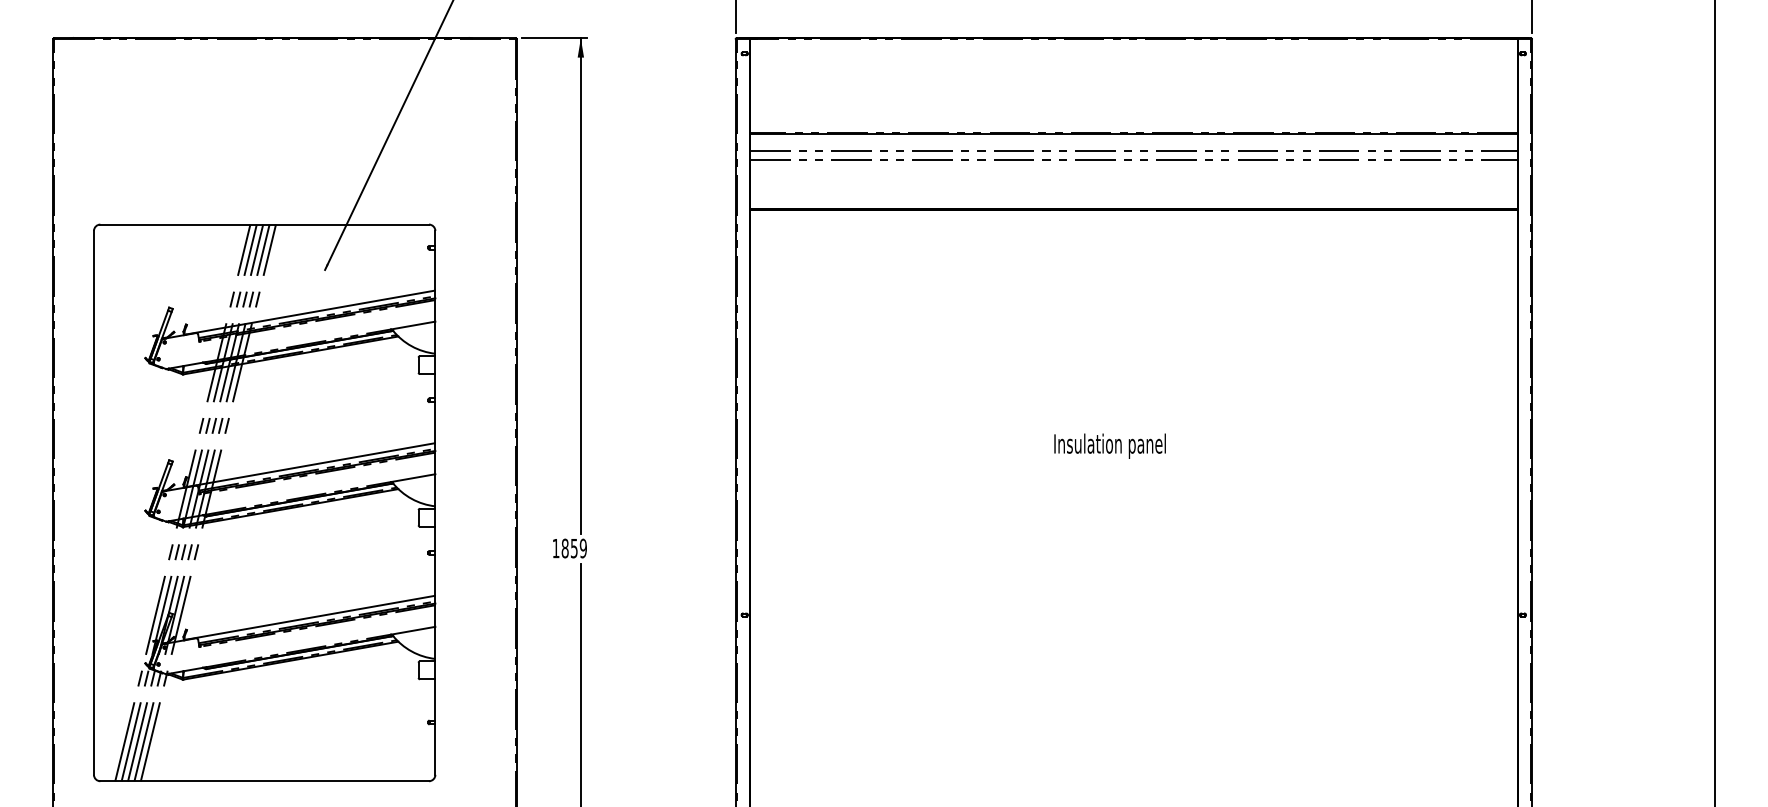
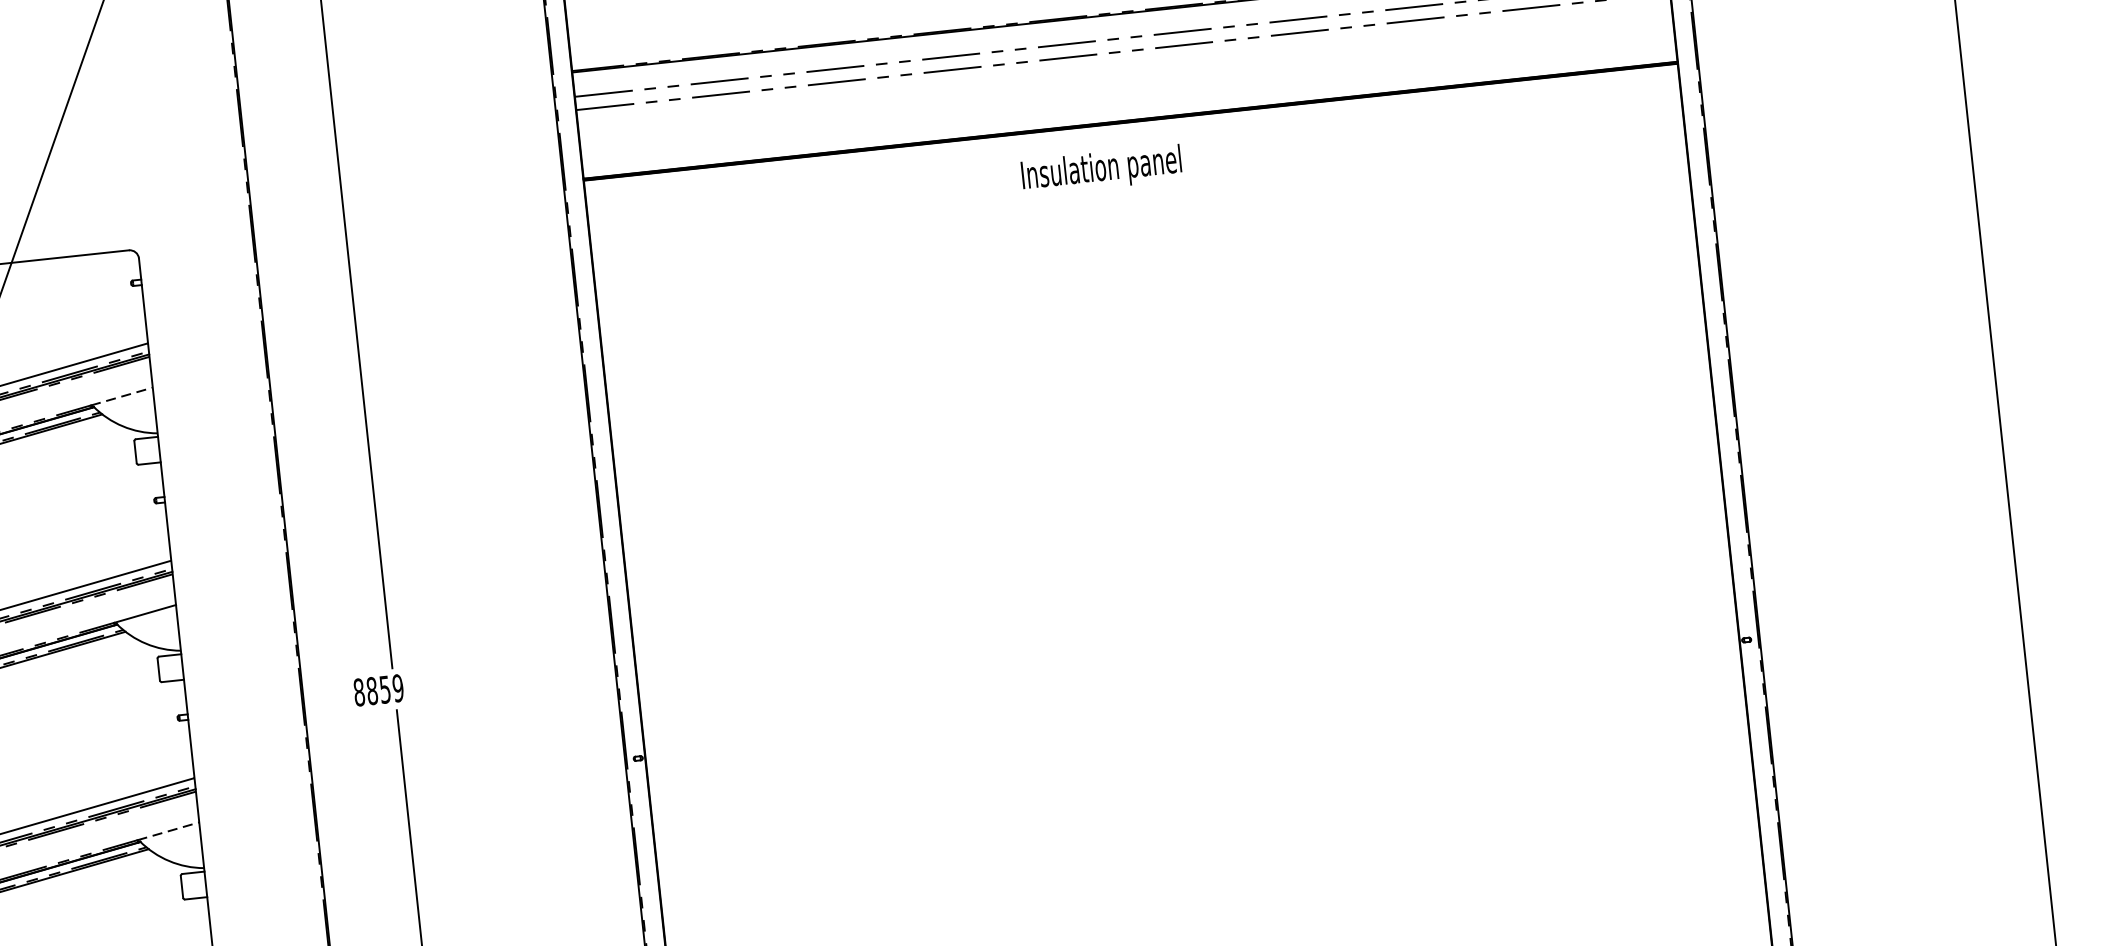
line: (413, 325) -> (122, 396), solid -> dashed
text: (1109, 445) -> (1100, 169), moved
text: (555, 548) -> (358, 692), 1859 -> 8859
line: (413, 630) -> (168, 830), solid -> dashed

